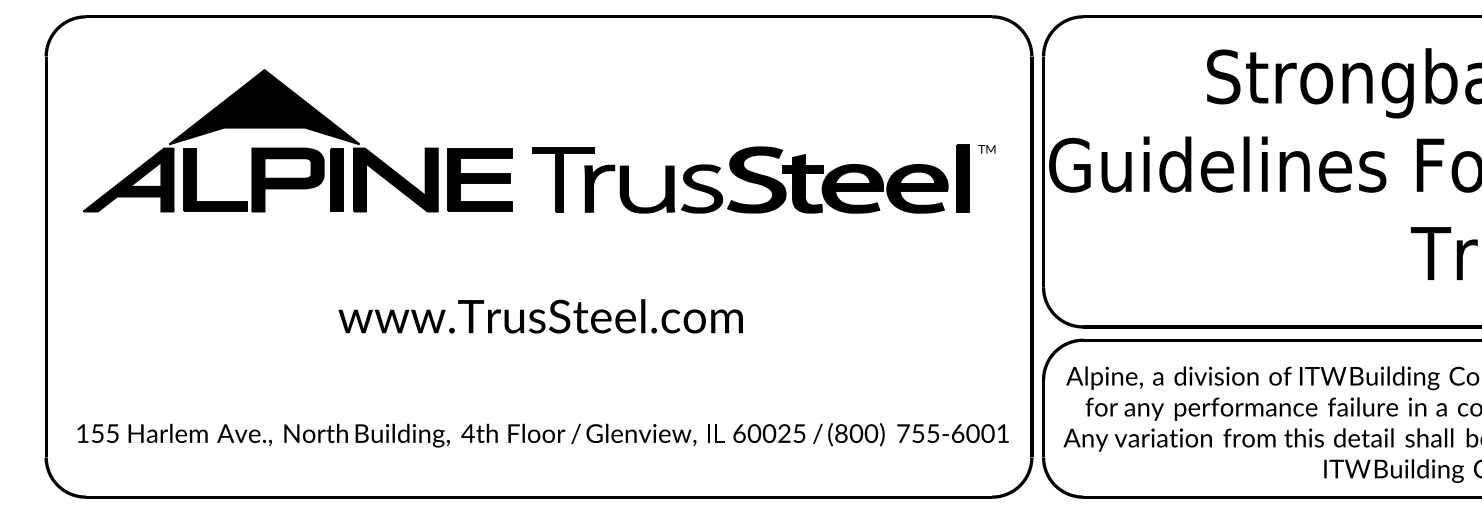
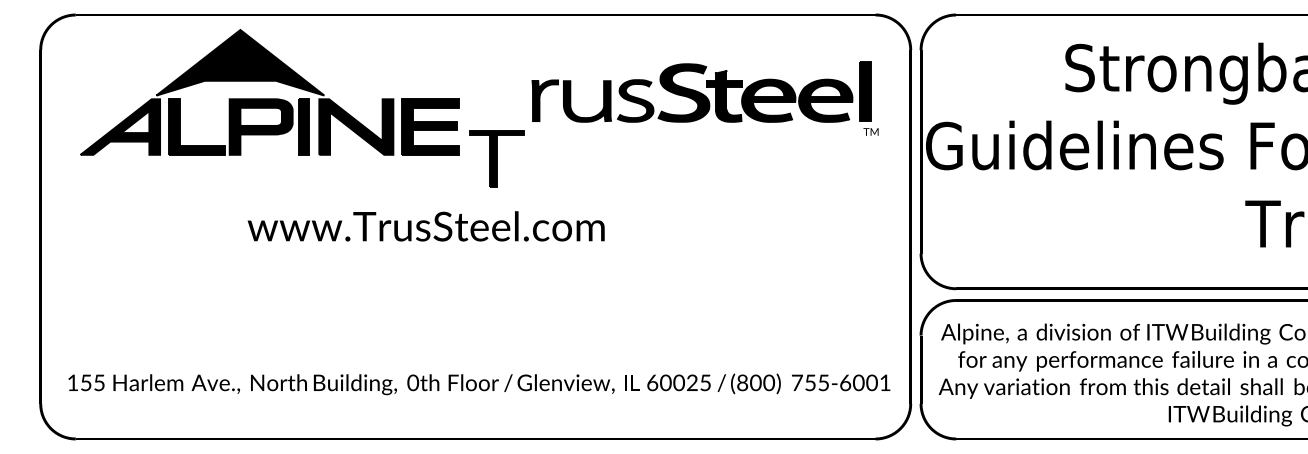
part: (297, 140) -> (269, 92), moved
part: (776, 178) -> (701, 91), moved
text: (539, 316) -> (425, 226), moved
text: (468, 433) -> (413, 382), 4th -> 0th

